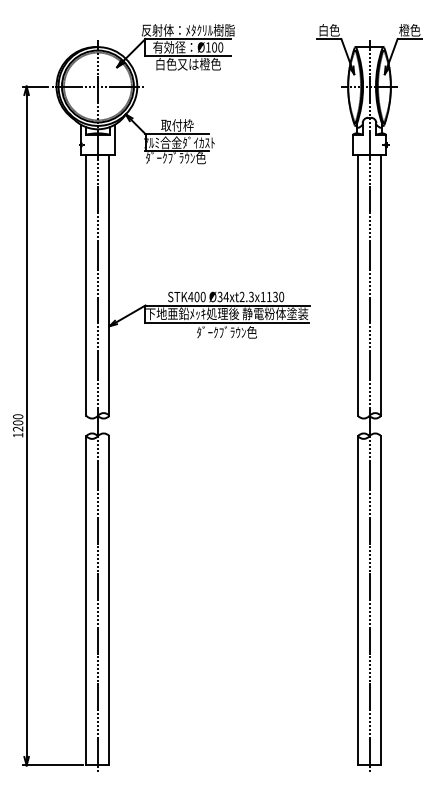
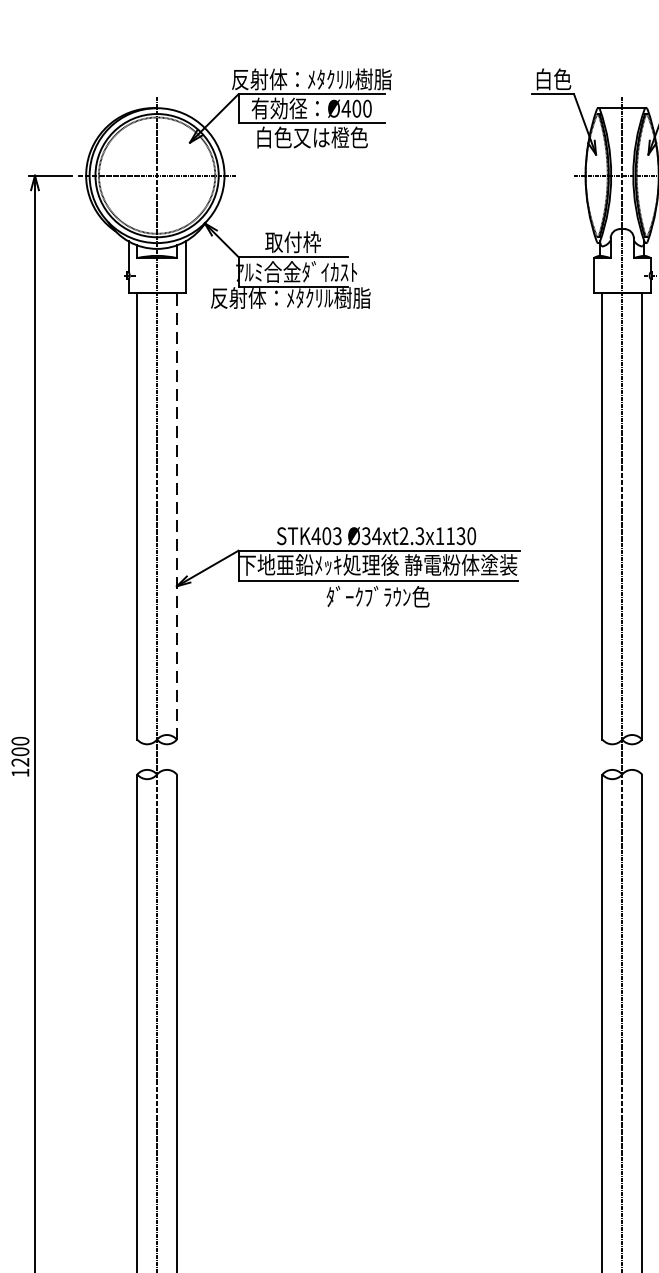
text: (208, 47) -> (346, 108), Ø100 -> Ø400
text: (175, 157) -> (289, 297), ﾀﾞｰｸﾌﾞﾗｳﾝ色 -> 反射体：ﾒﾀｸﾘﾙ樹脂
line: (109, 284) -> (176, 514), solid -> dashed
text: (202, 297) -> (336, 536), STK400 -> STK403

